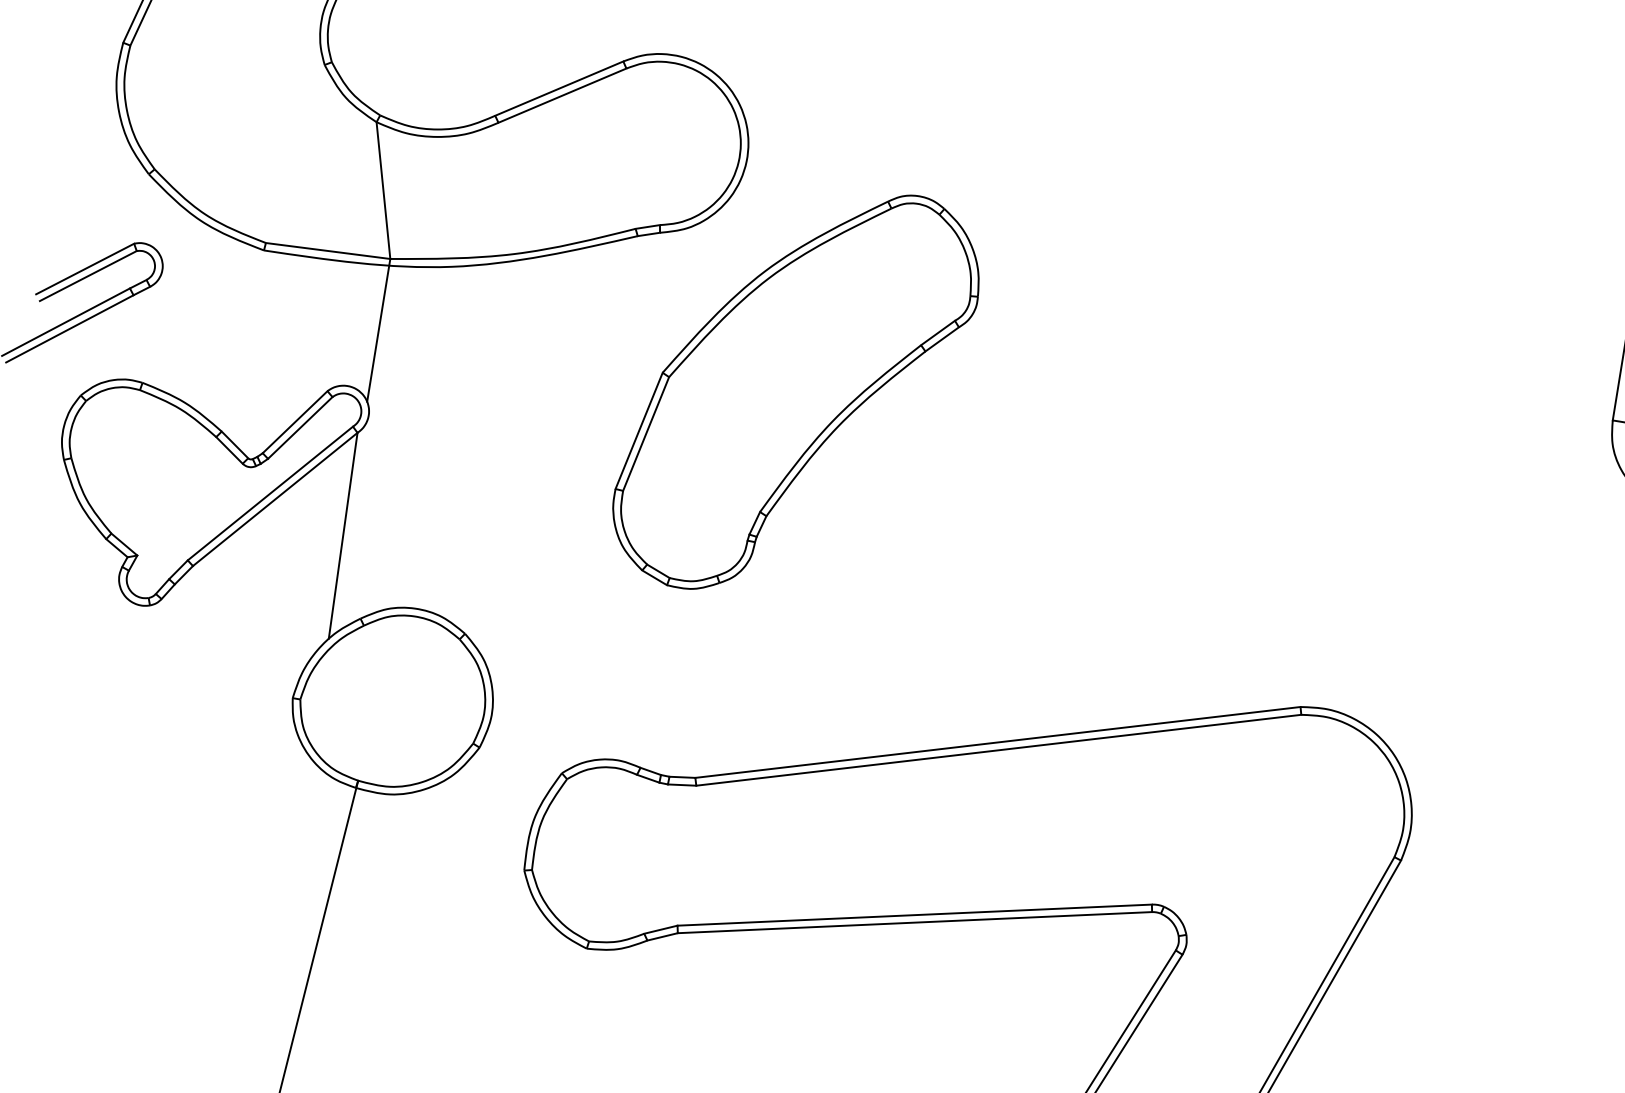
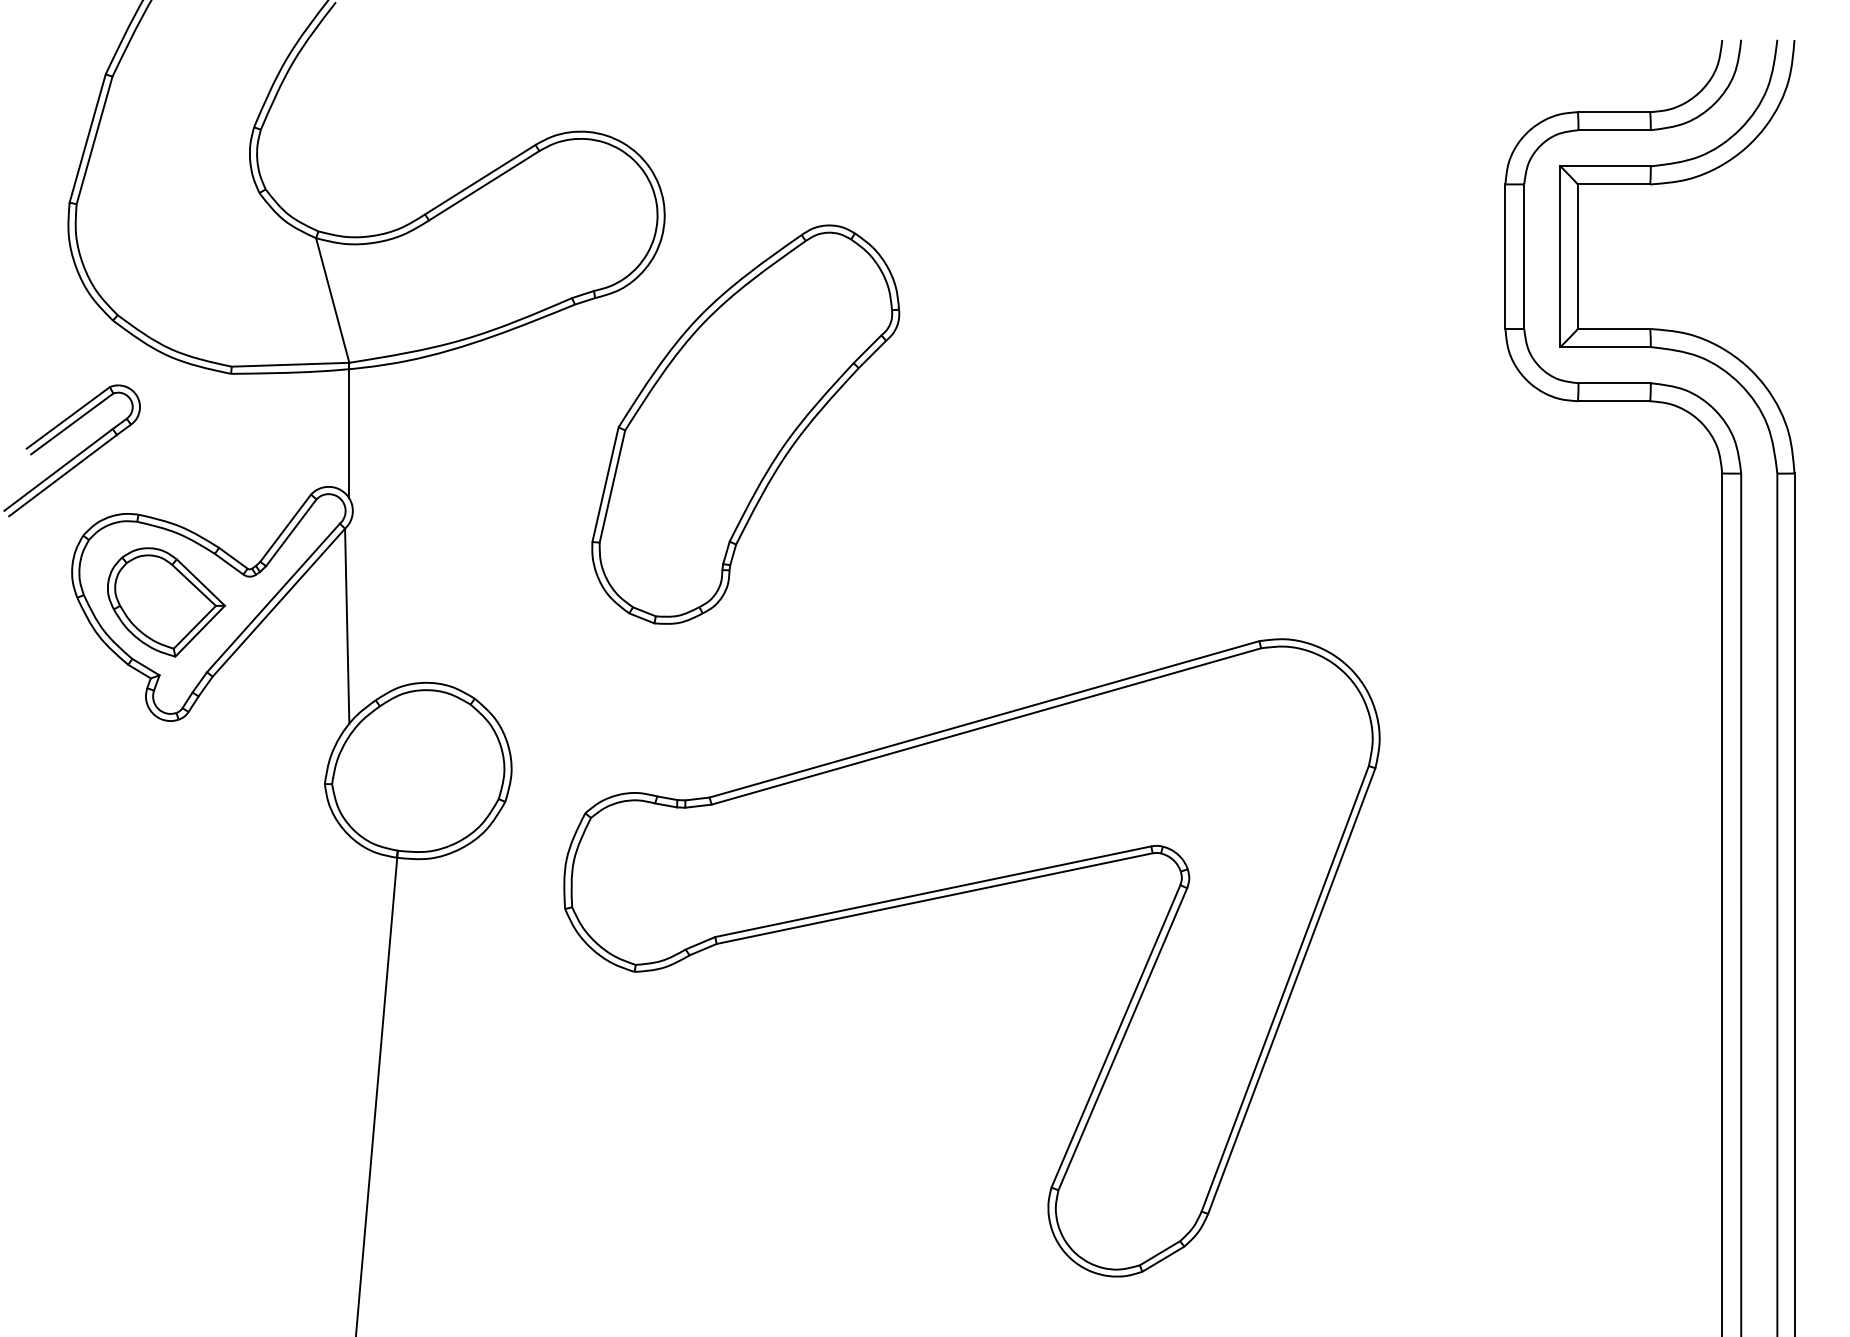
part: (157, 480) -> (166, 602), added

